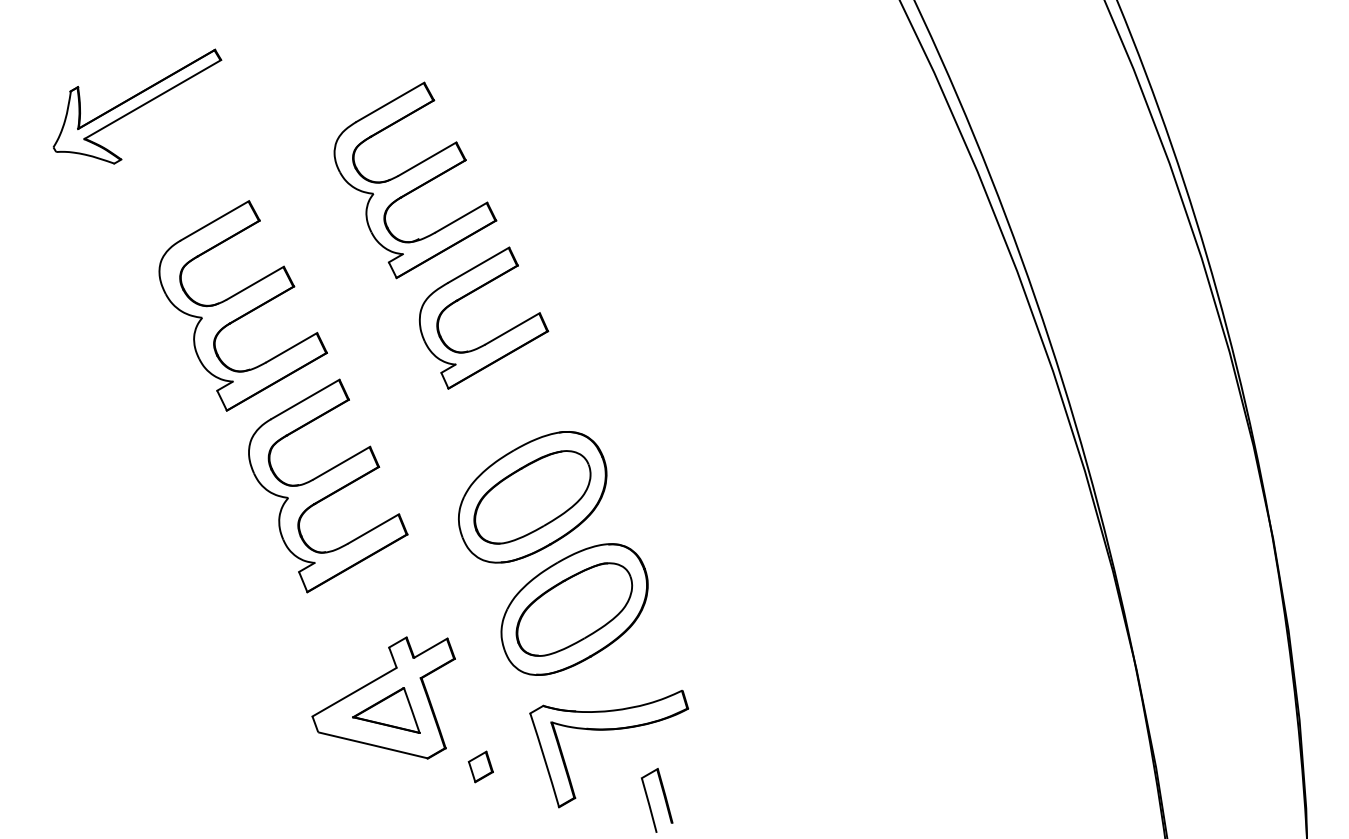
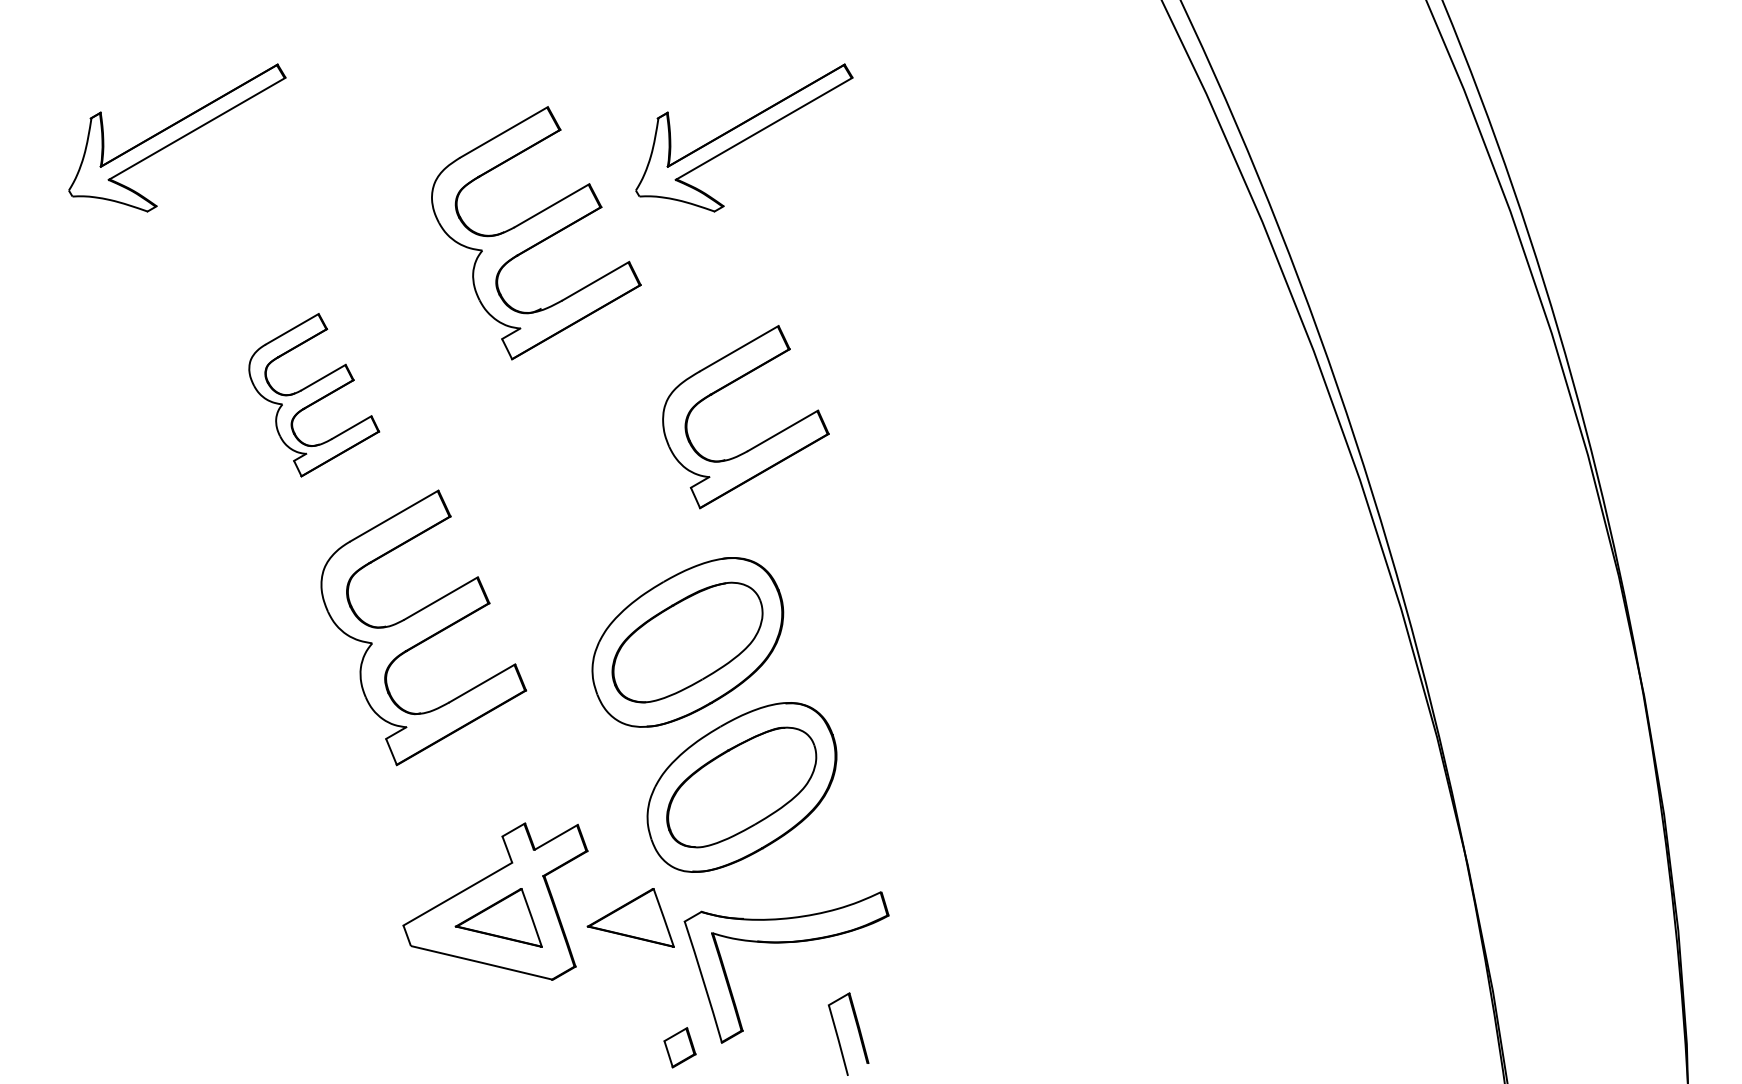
part: (576, 106) -> (744, 137), added
part: (243, 305) -> (314, 394), size x0.6
part: (495, 337) -> (760, 442), moved
part: (488, 710) -> (630, 917), added
part: (480, 766) -> (679, 1047), moved

